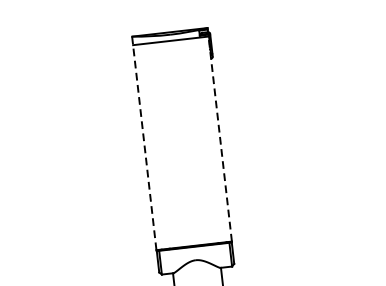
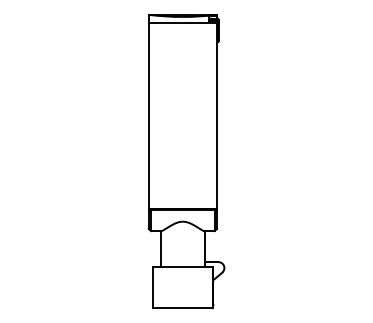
line: (220, 137) -> (217, 114), dashed -> solid
line: (144, 143) -> (148, 111), dashed -> solid

